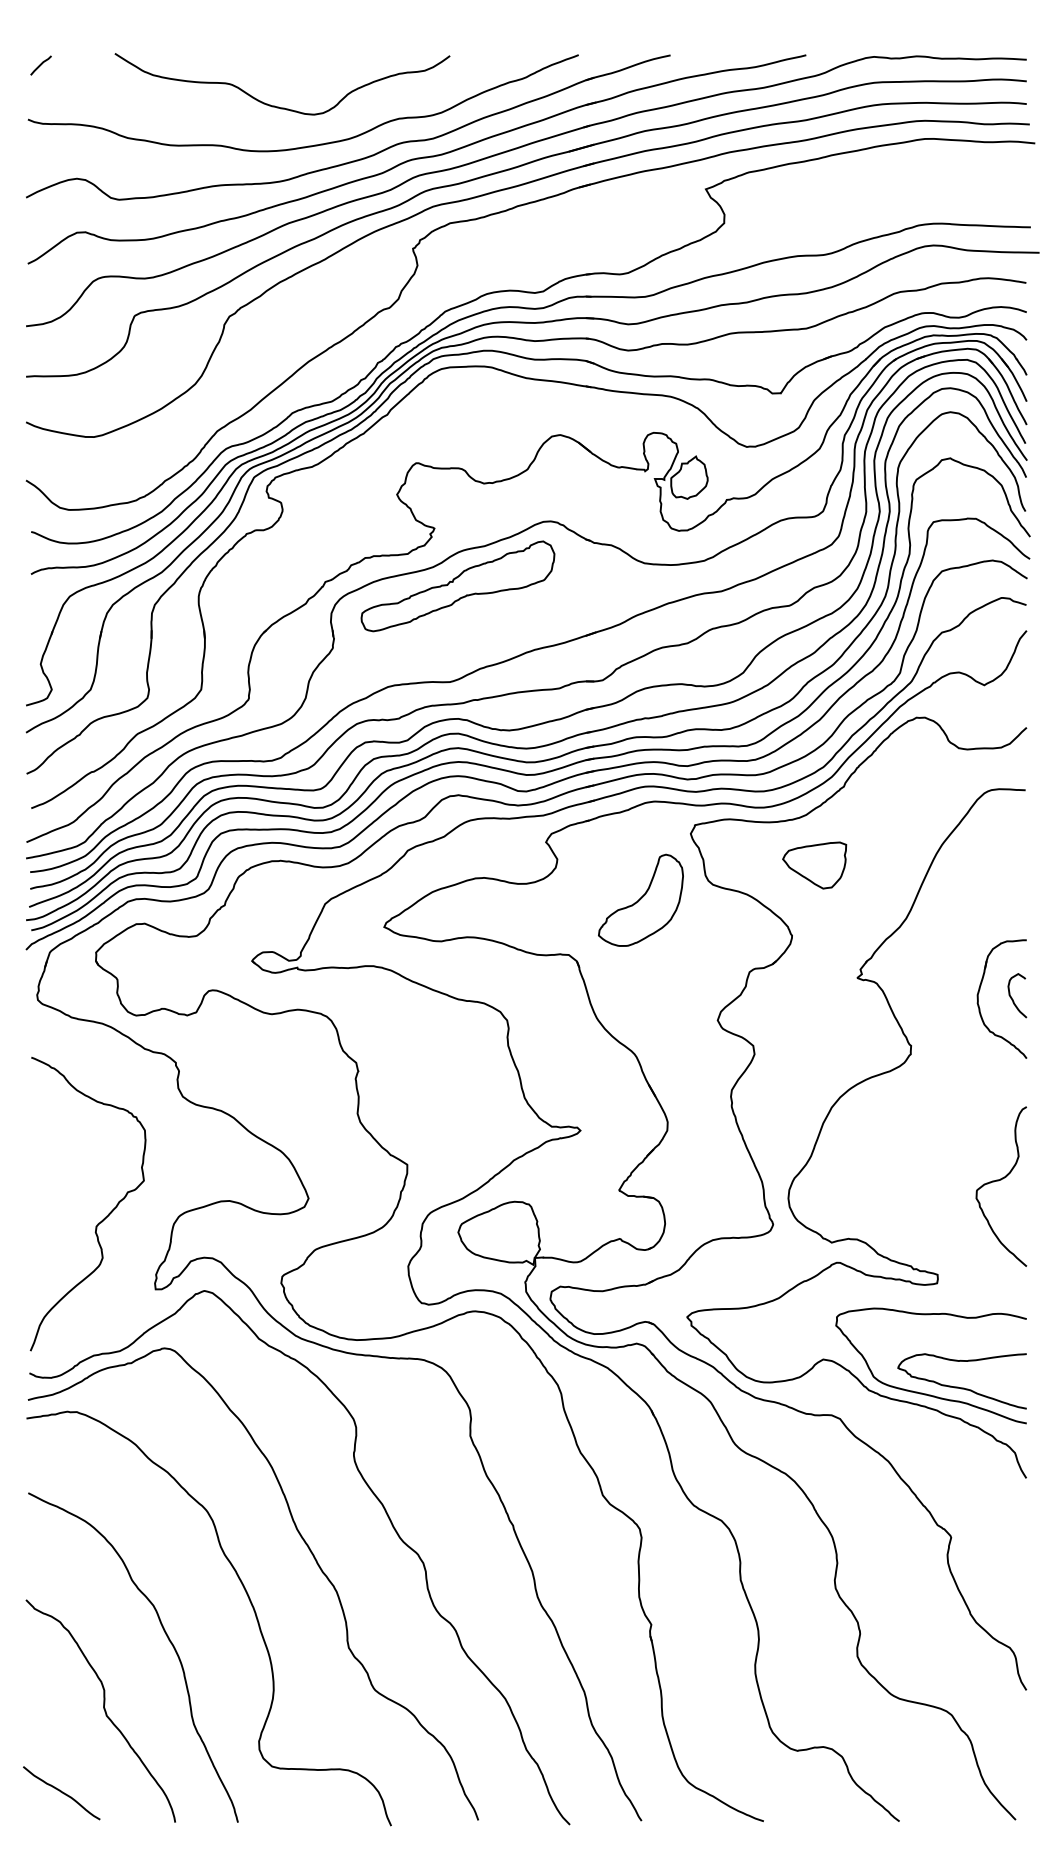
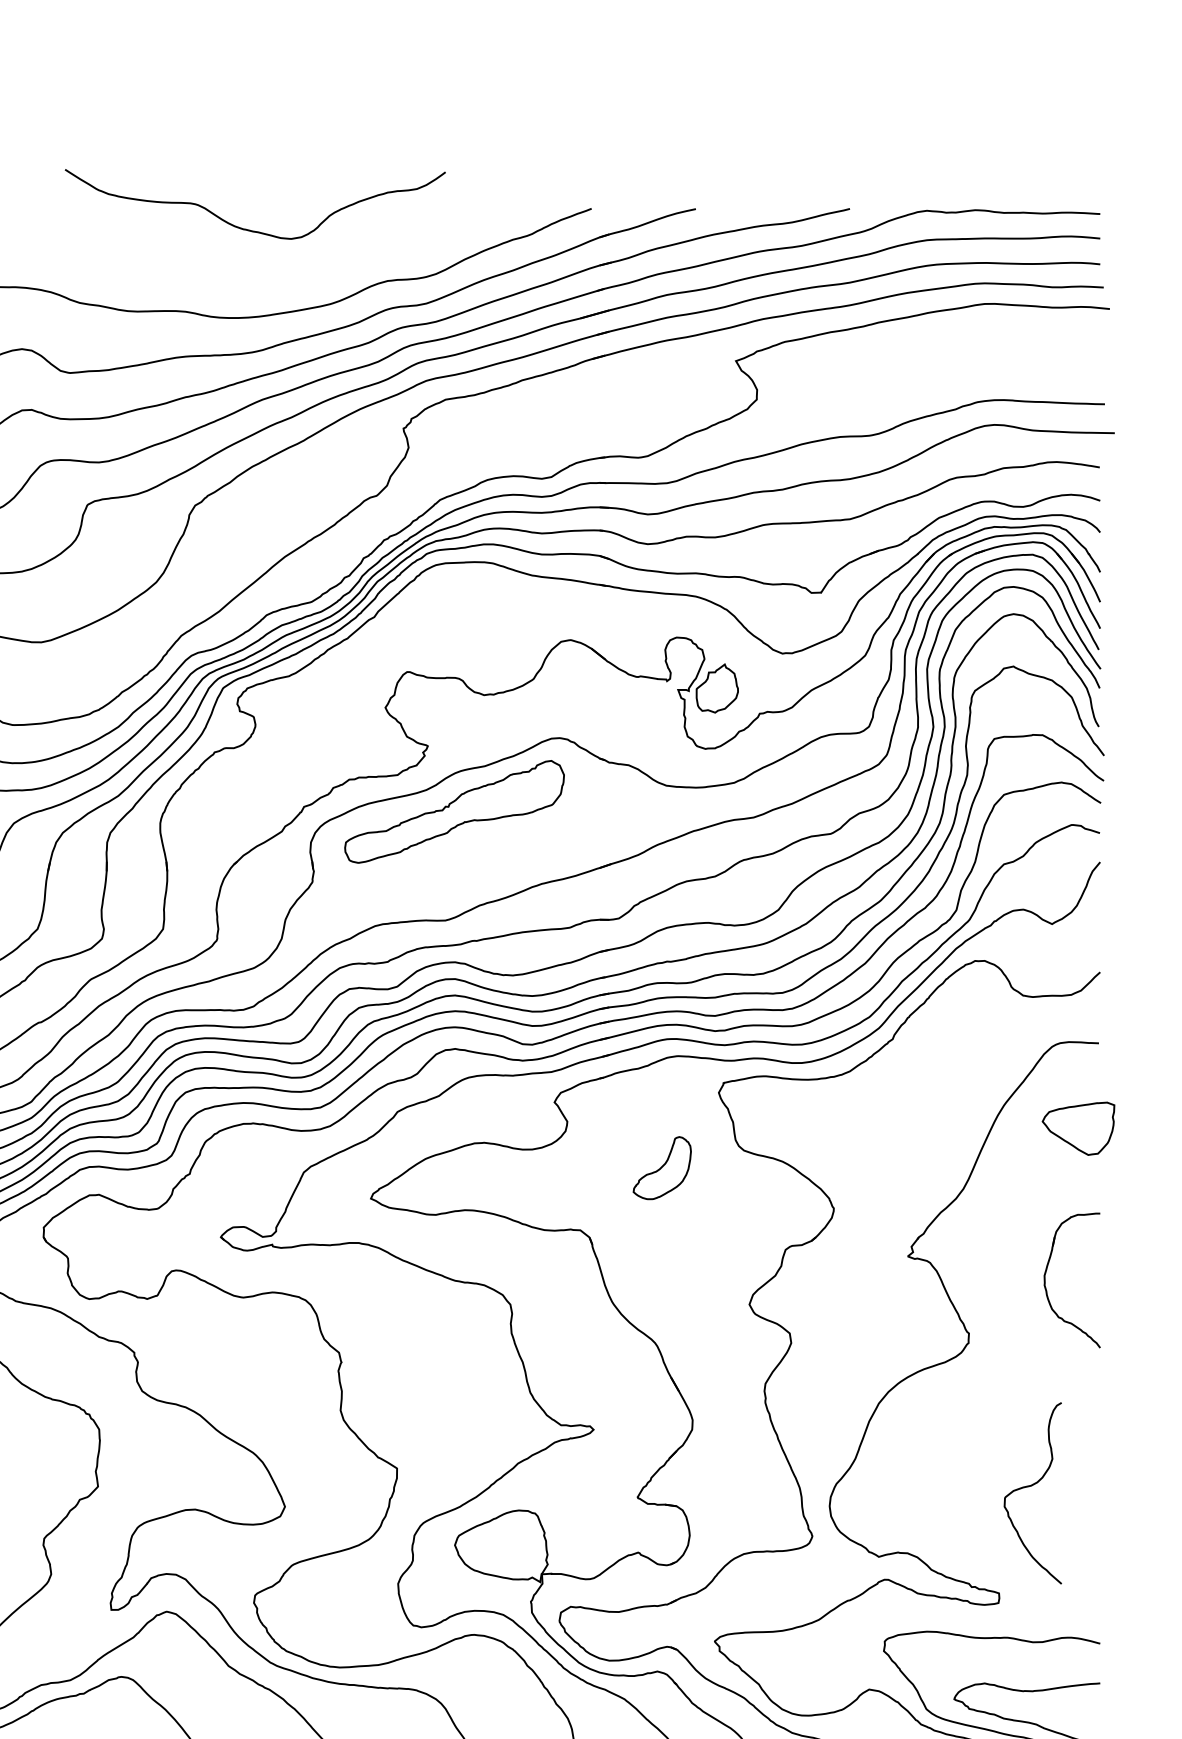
curve: (278, 106) -> (250, 229), moved
part: (814, 865) -> (1078, 1128), moved
part: (640, 899) -> (661, 1167), size x0.6
curve: (1012, 997) -> (1084, 1278), removed
curve: (998, 1181) -> (1029, 1487), moved

